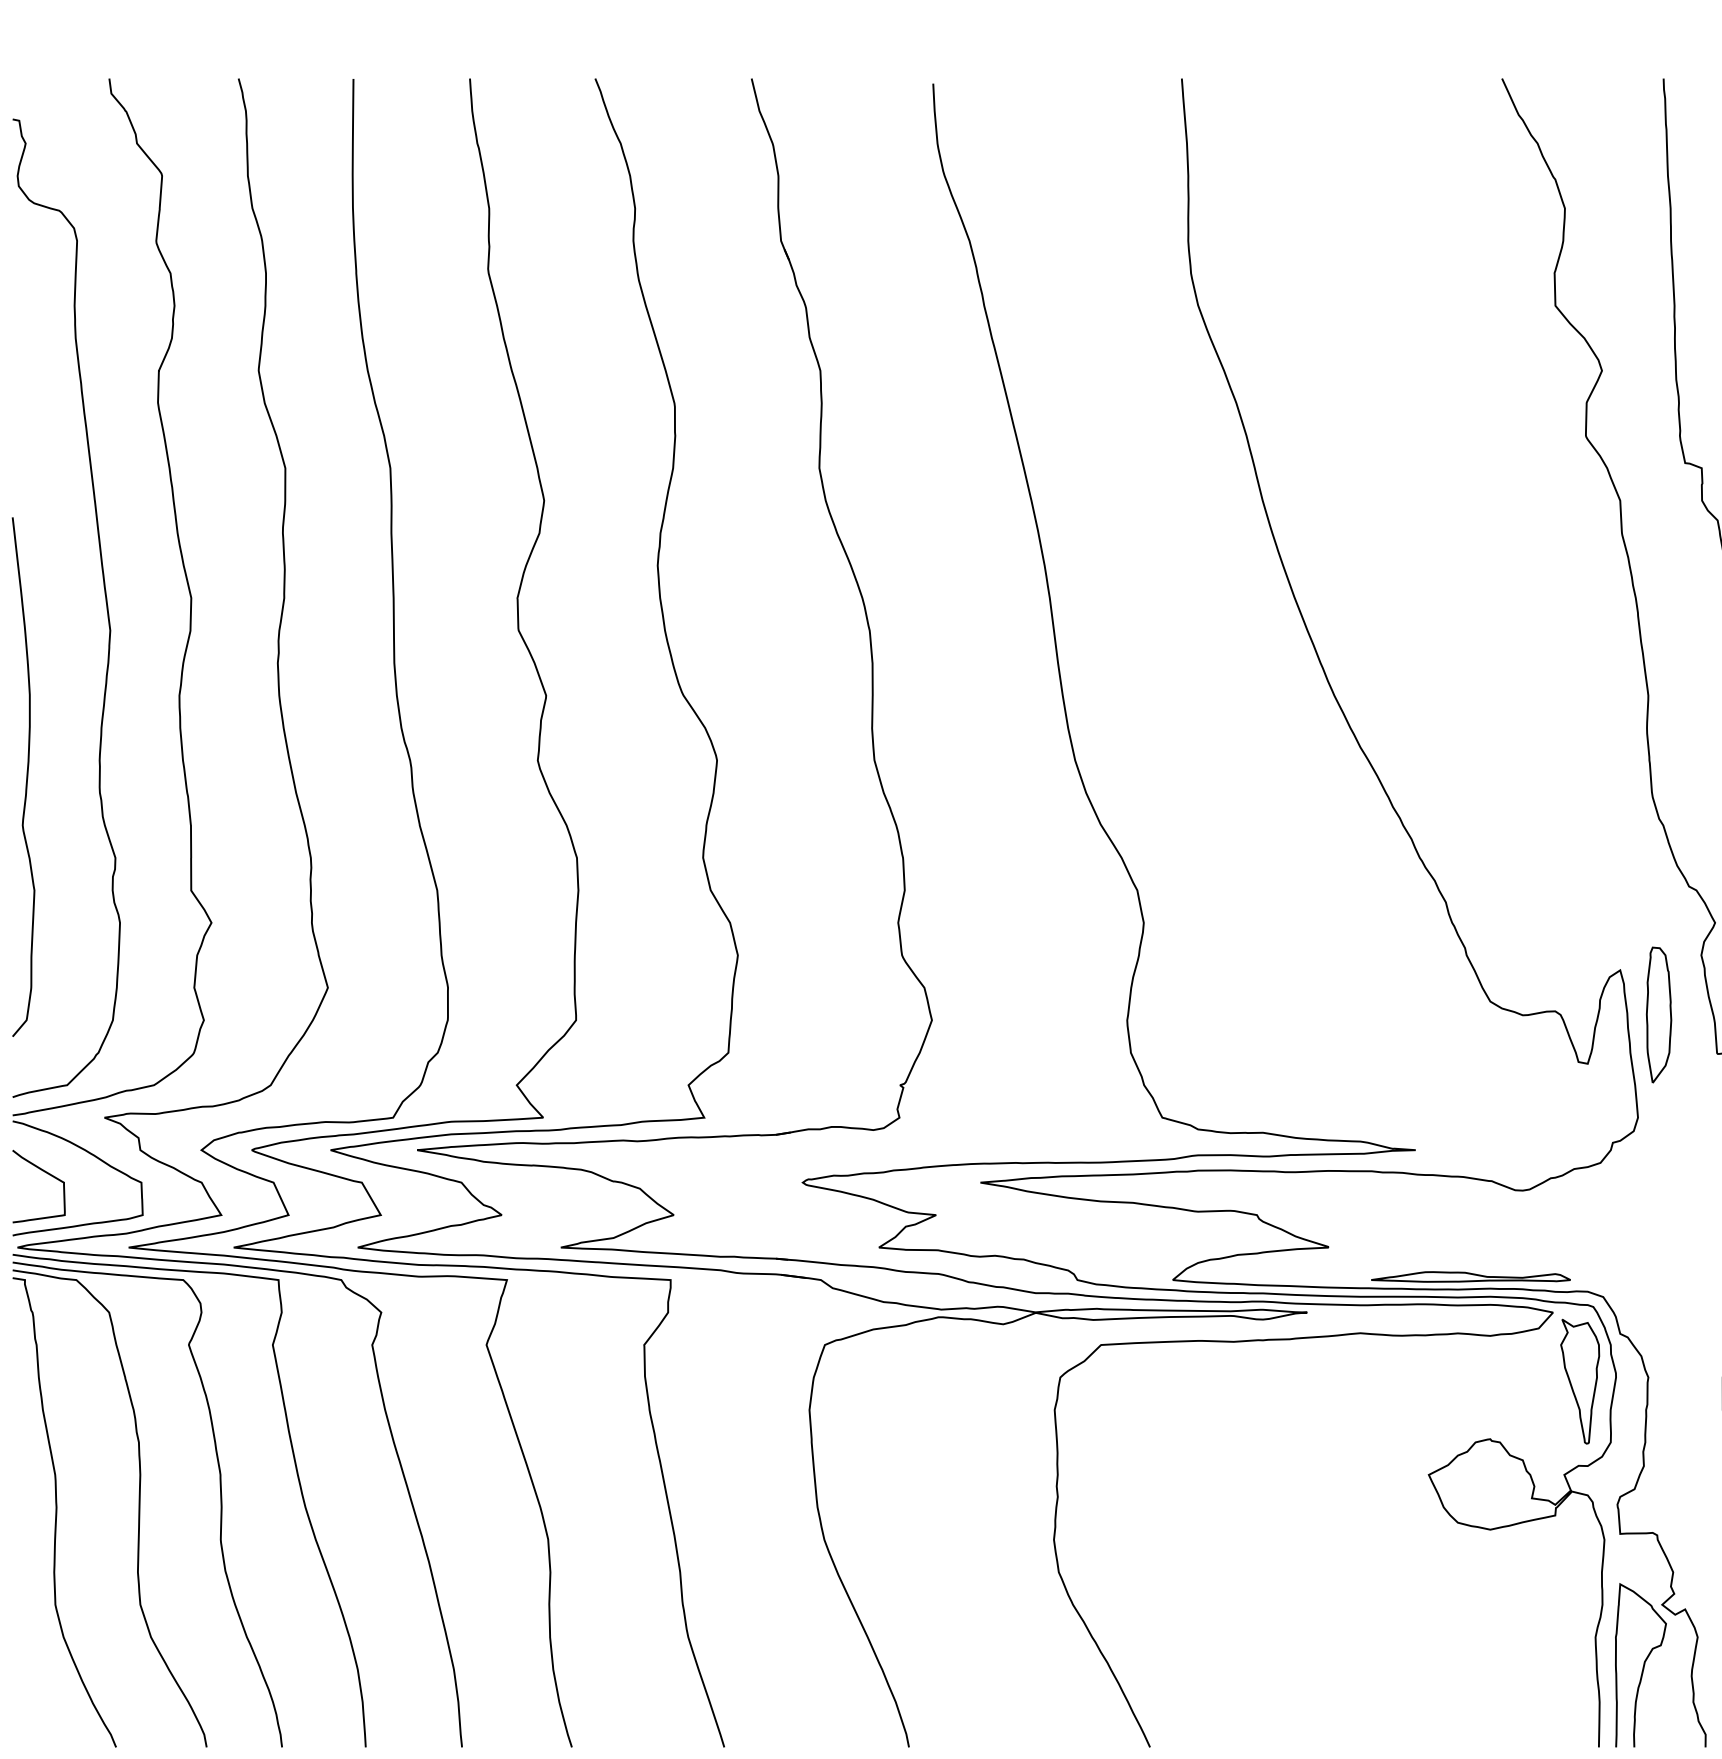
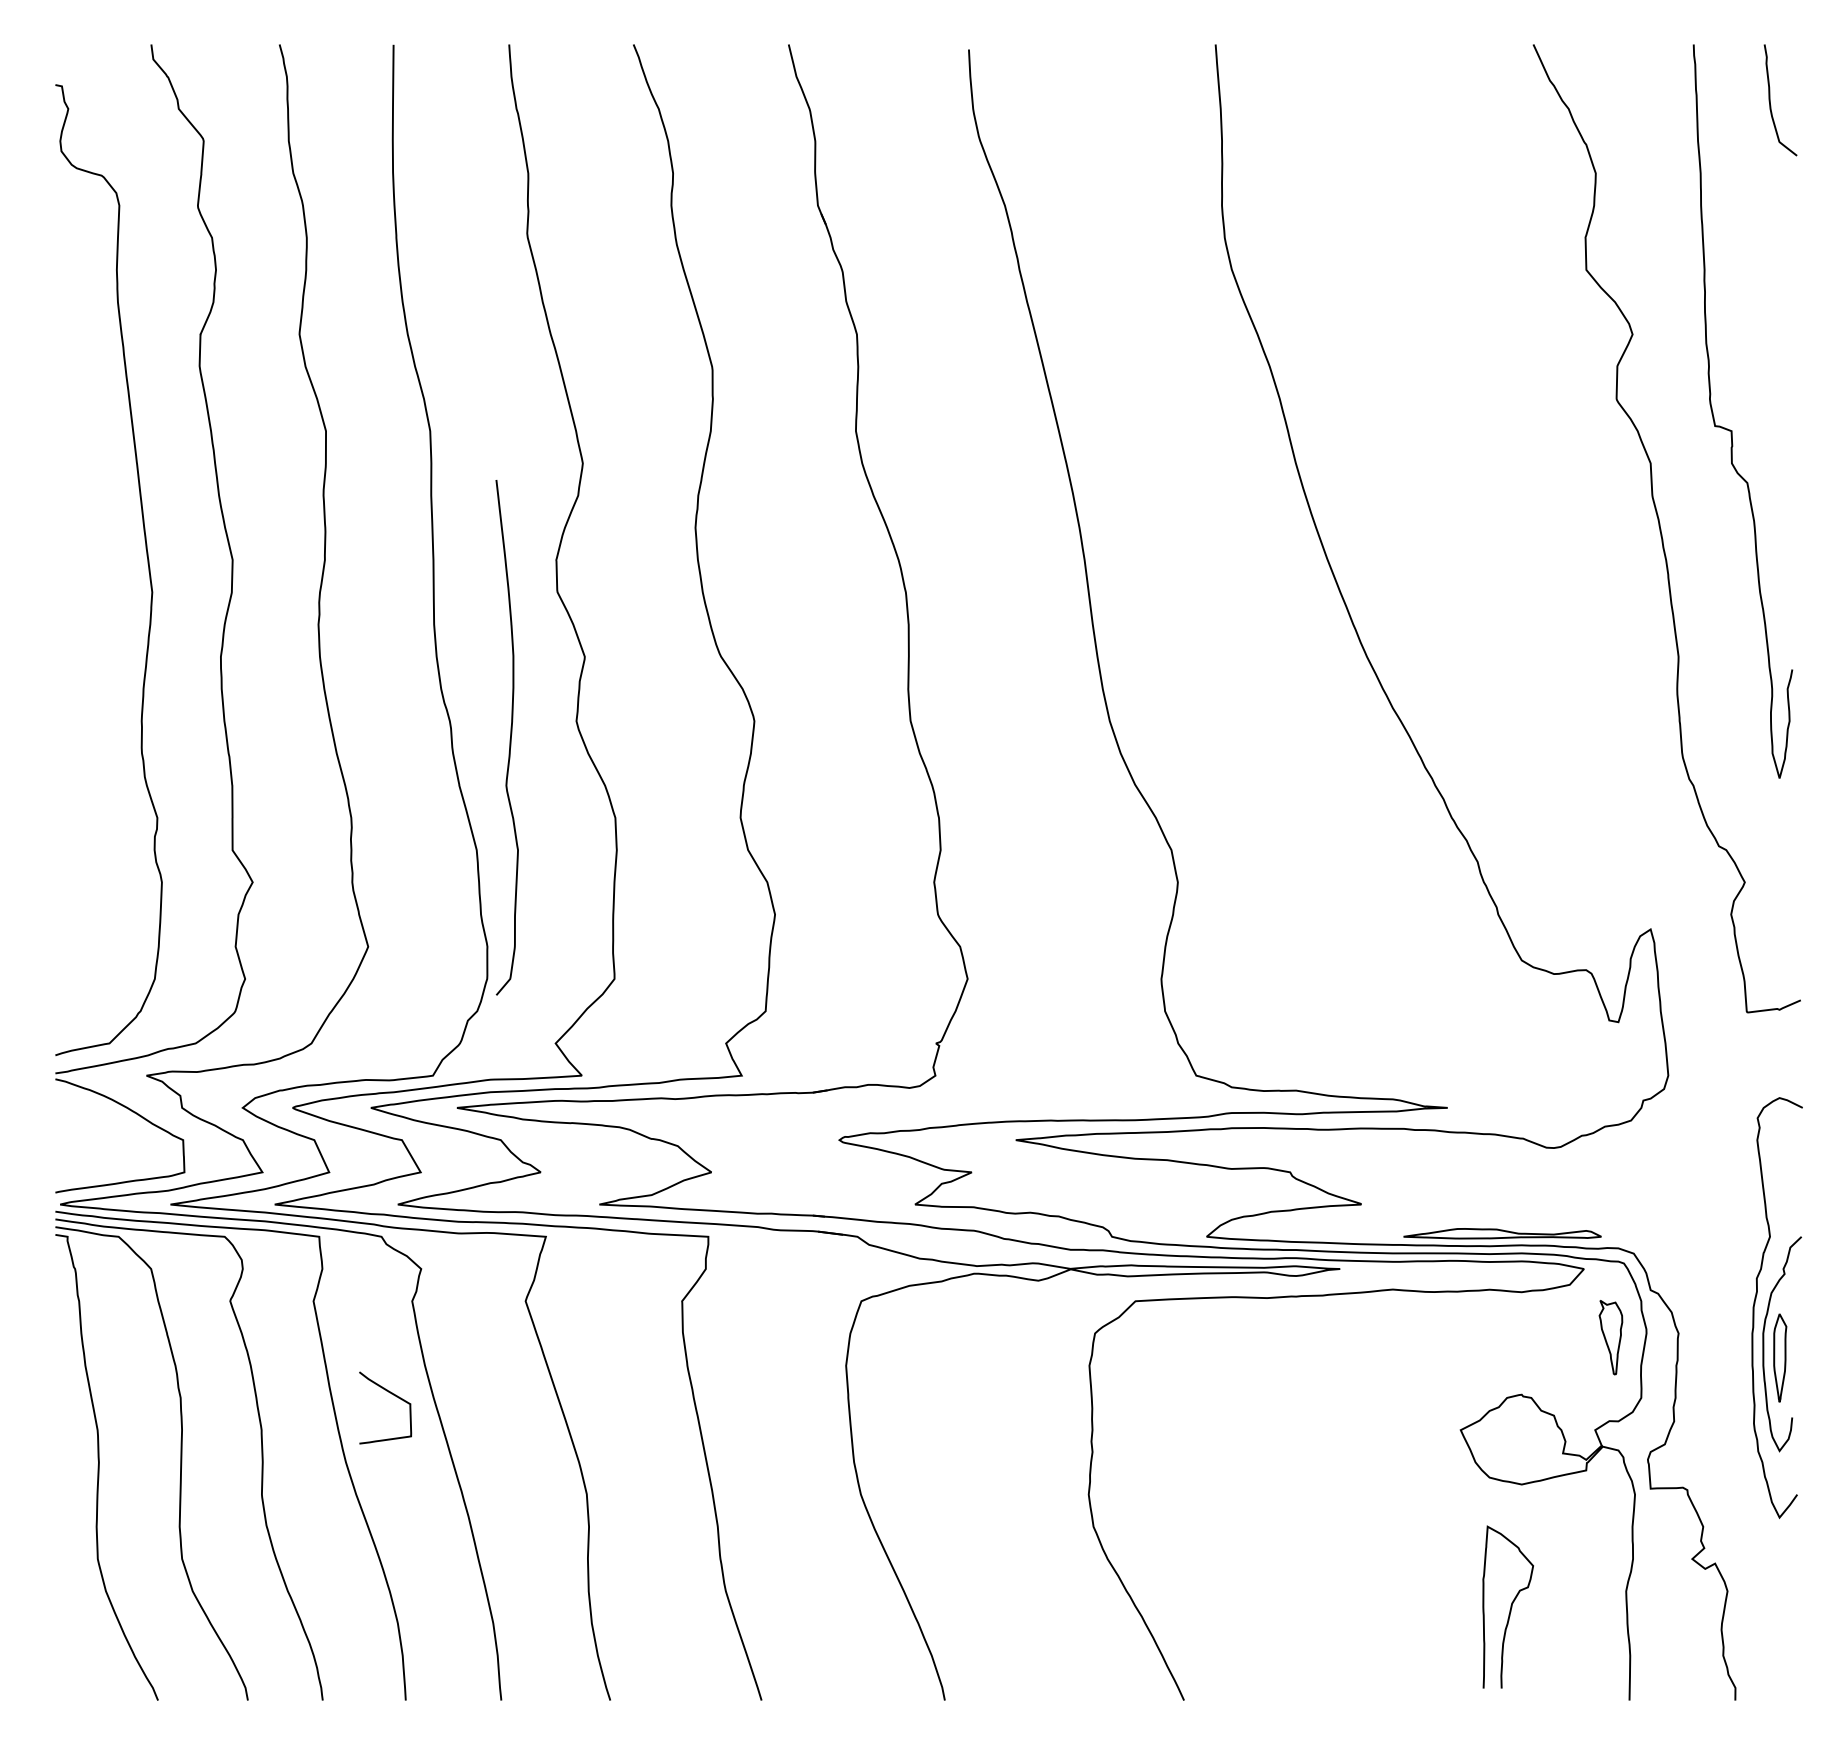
curve: (25, 778) -> (509, 739), moved
part: (1659, 1014) -> (1689, 973), removed
curve: (45, 1172) -> (391, 1394), moved
part: (1579, 1381) -> (1610, 1337), size x0.6
curve: (1643, 1664) -> (1510, 1606), moved

